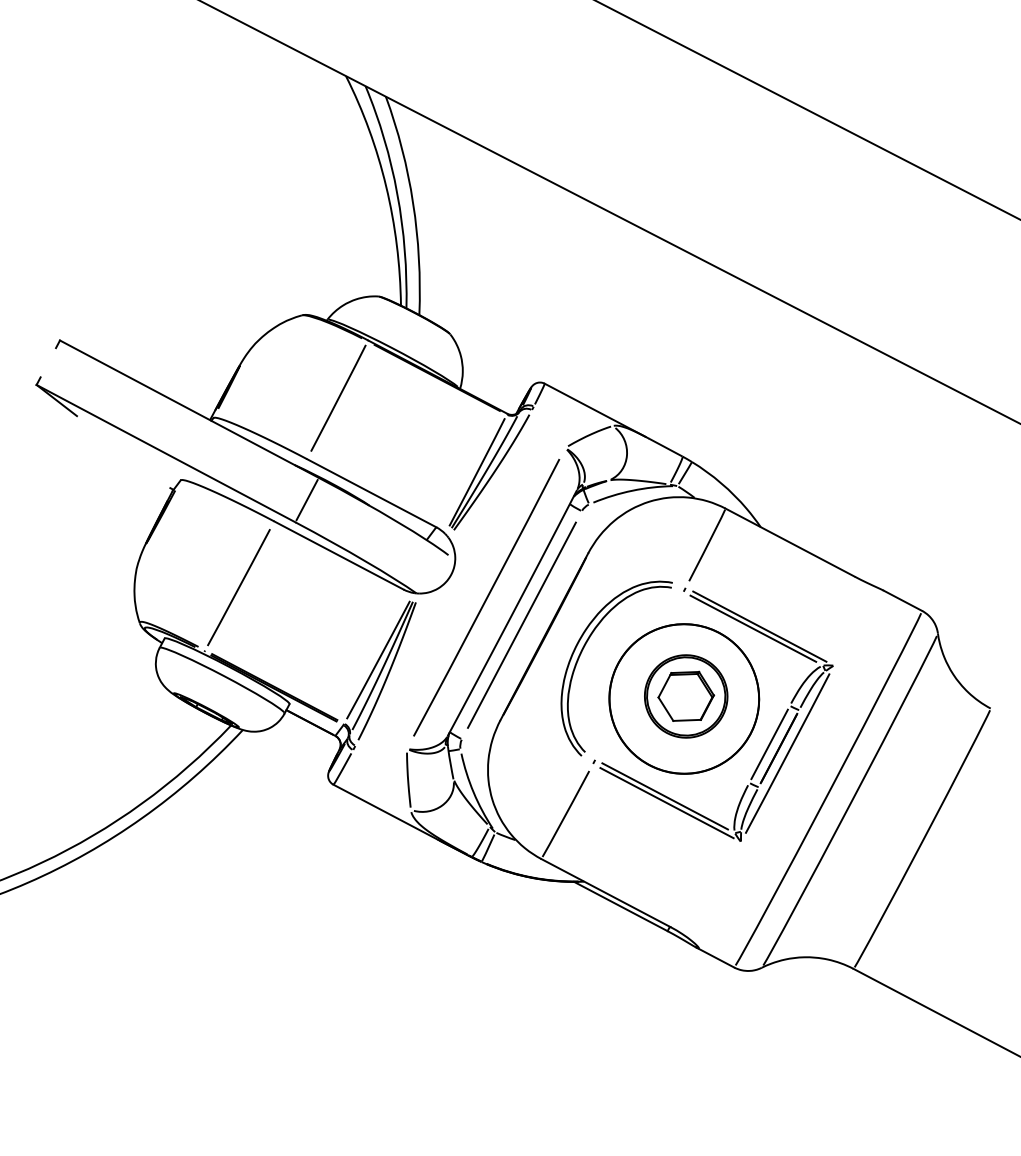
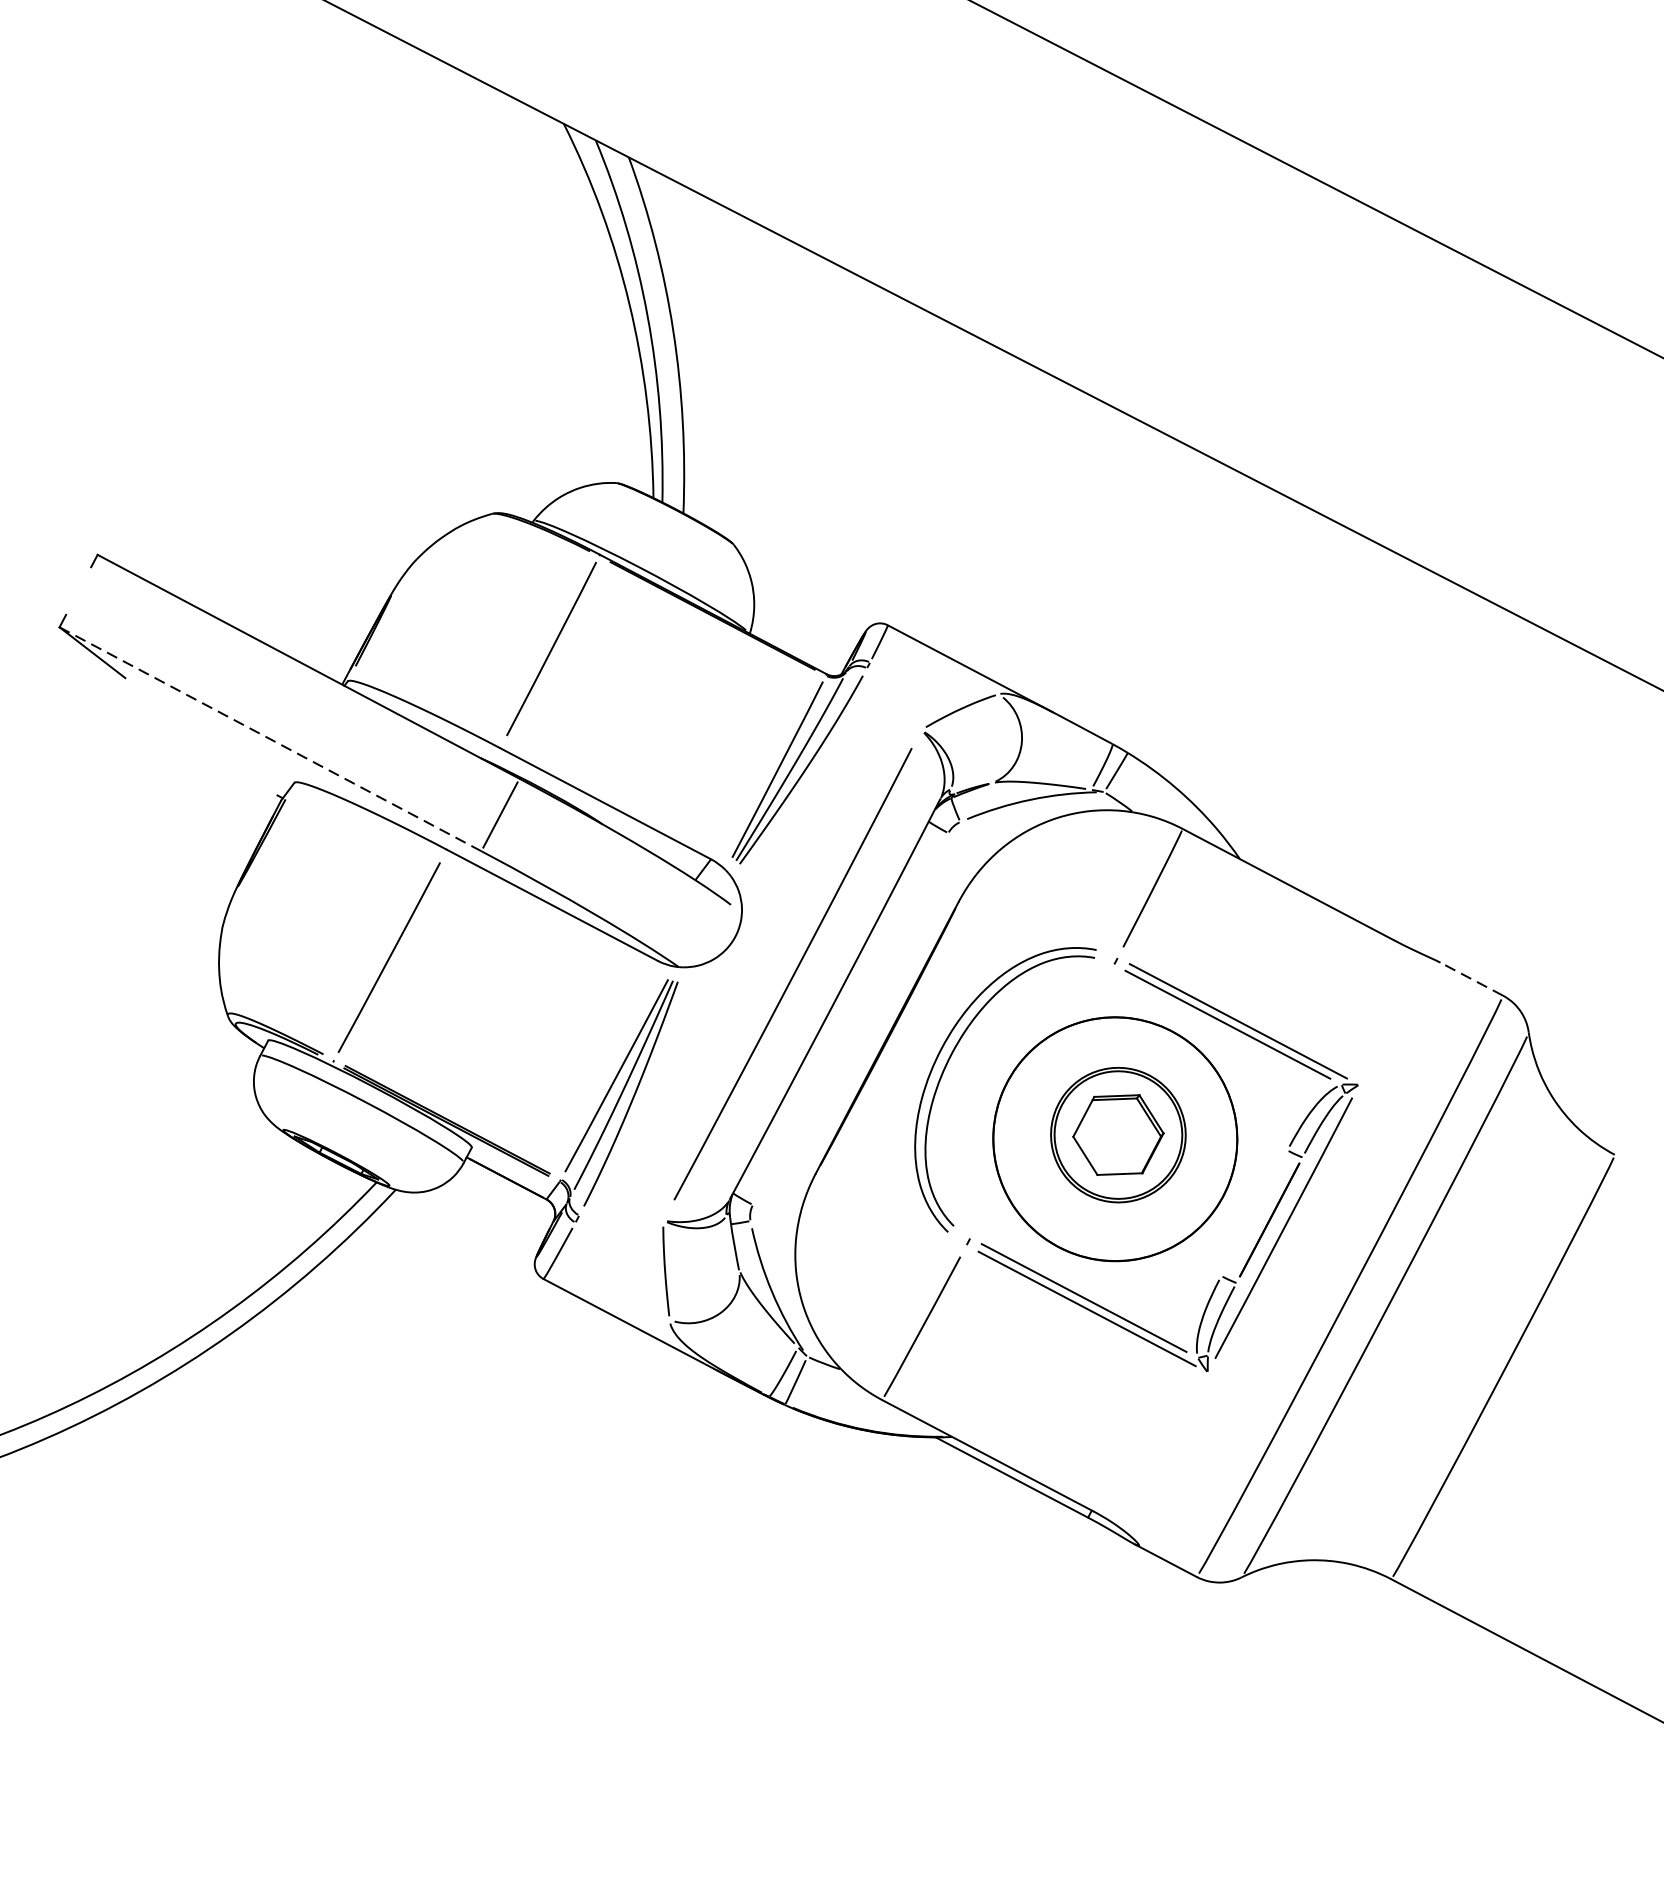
line: (165, 453) -> (269, 739), solid -> dashed
line: (902, 600) -> (1470, 978), solid -> dashed
line: (521, 624) -> (849, 1017), removed
line: (769, 744) -> (1254, 1213), removed

